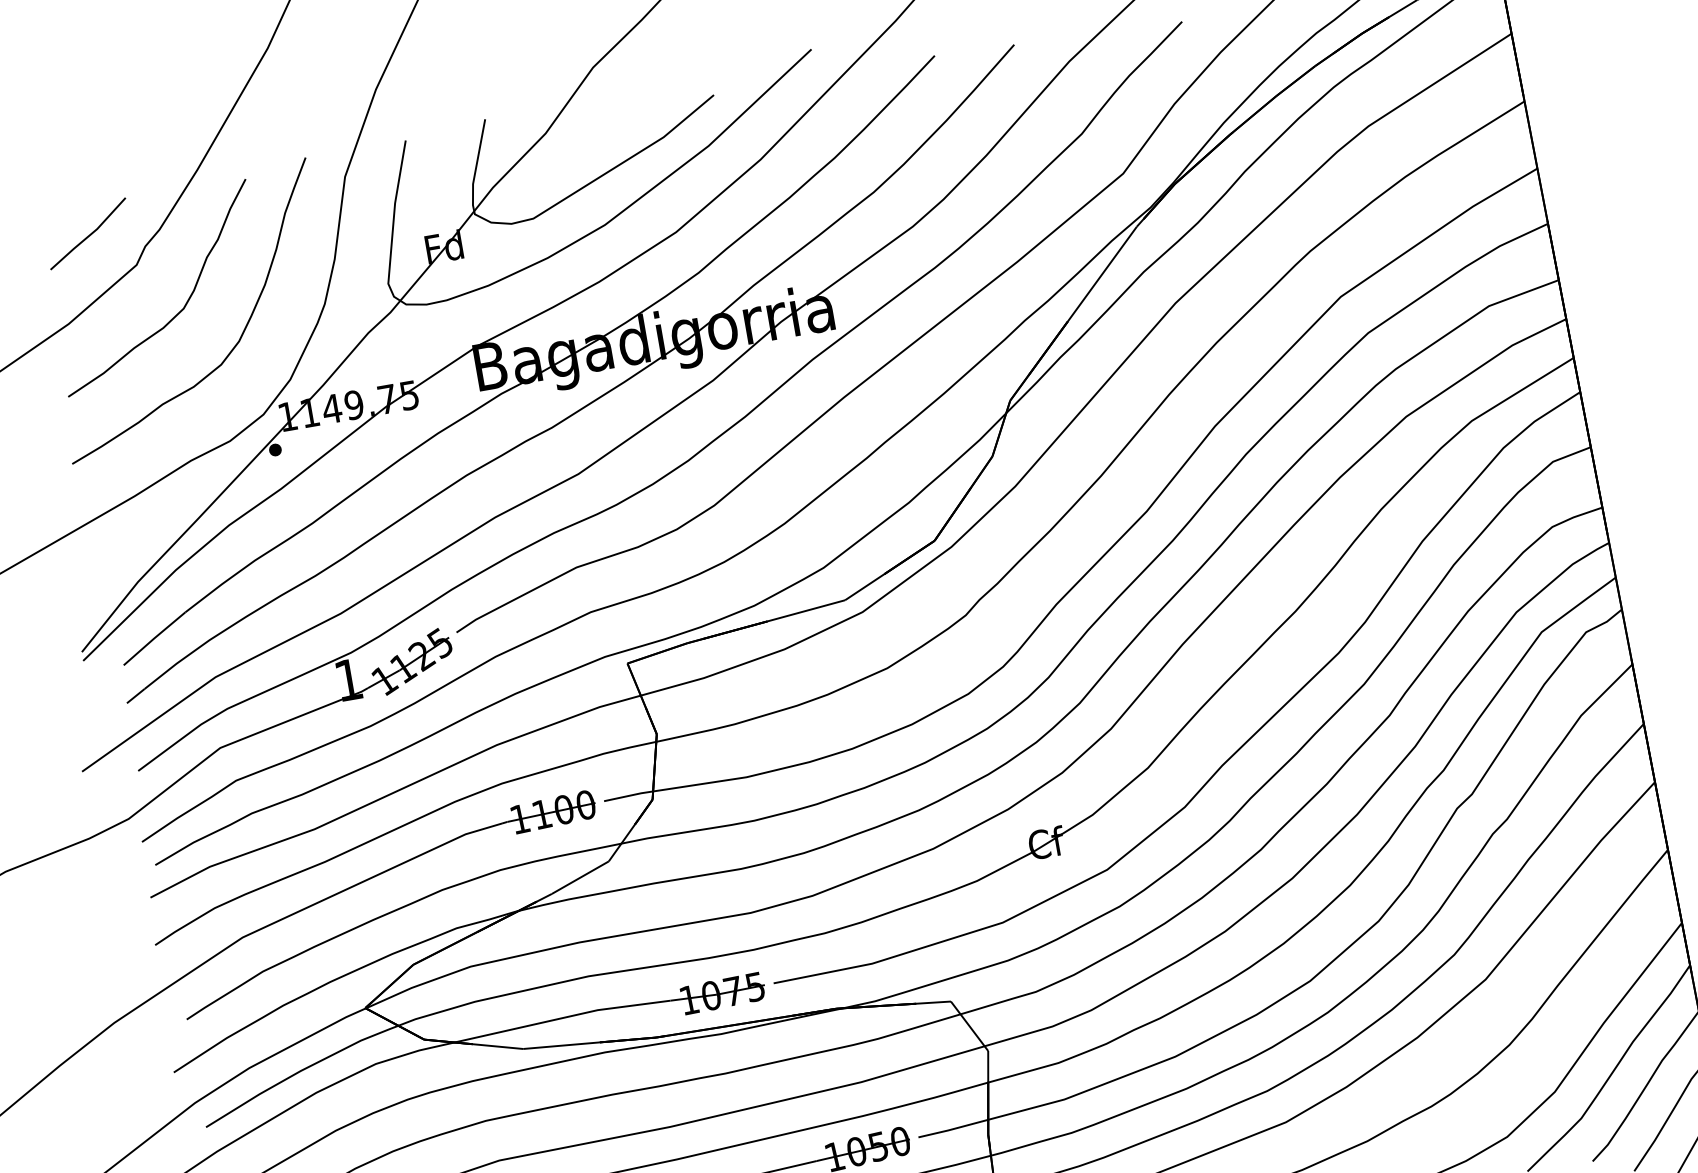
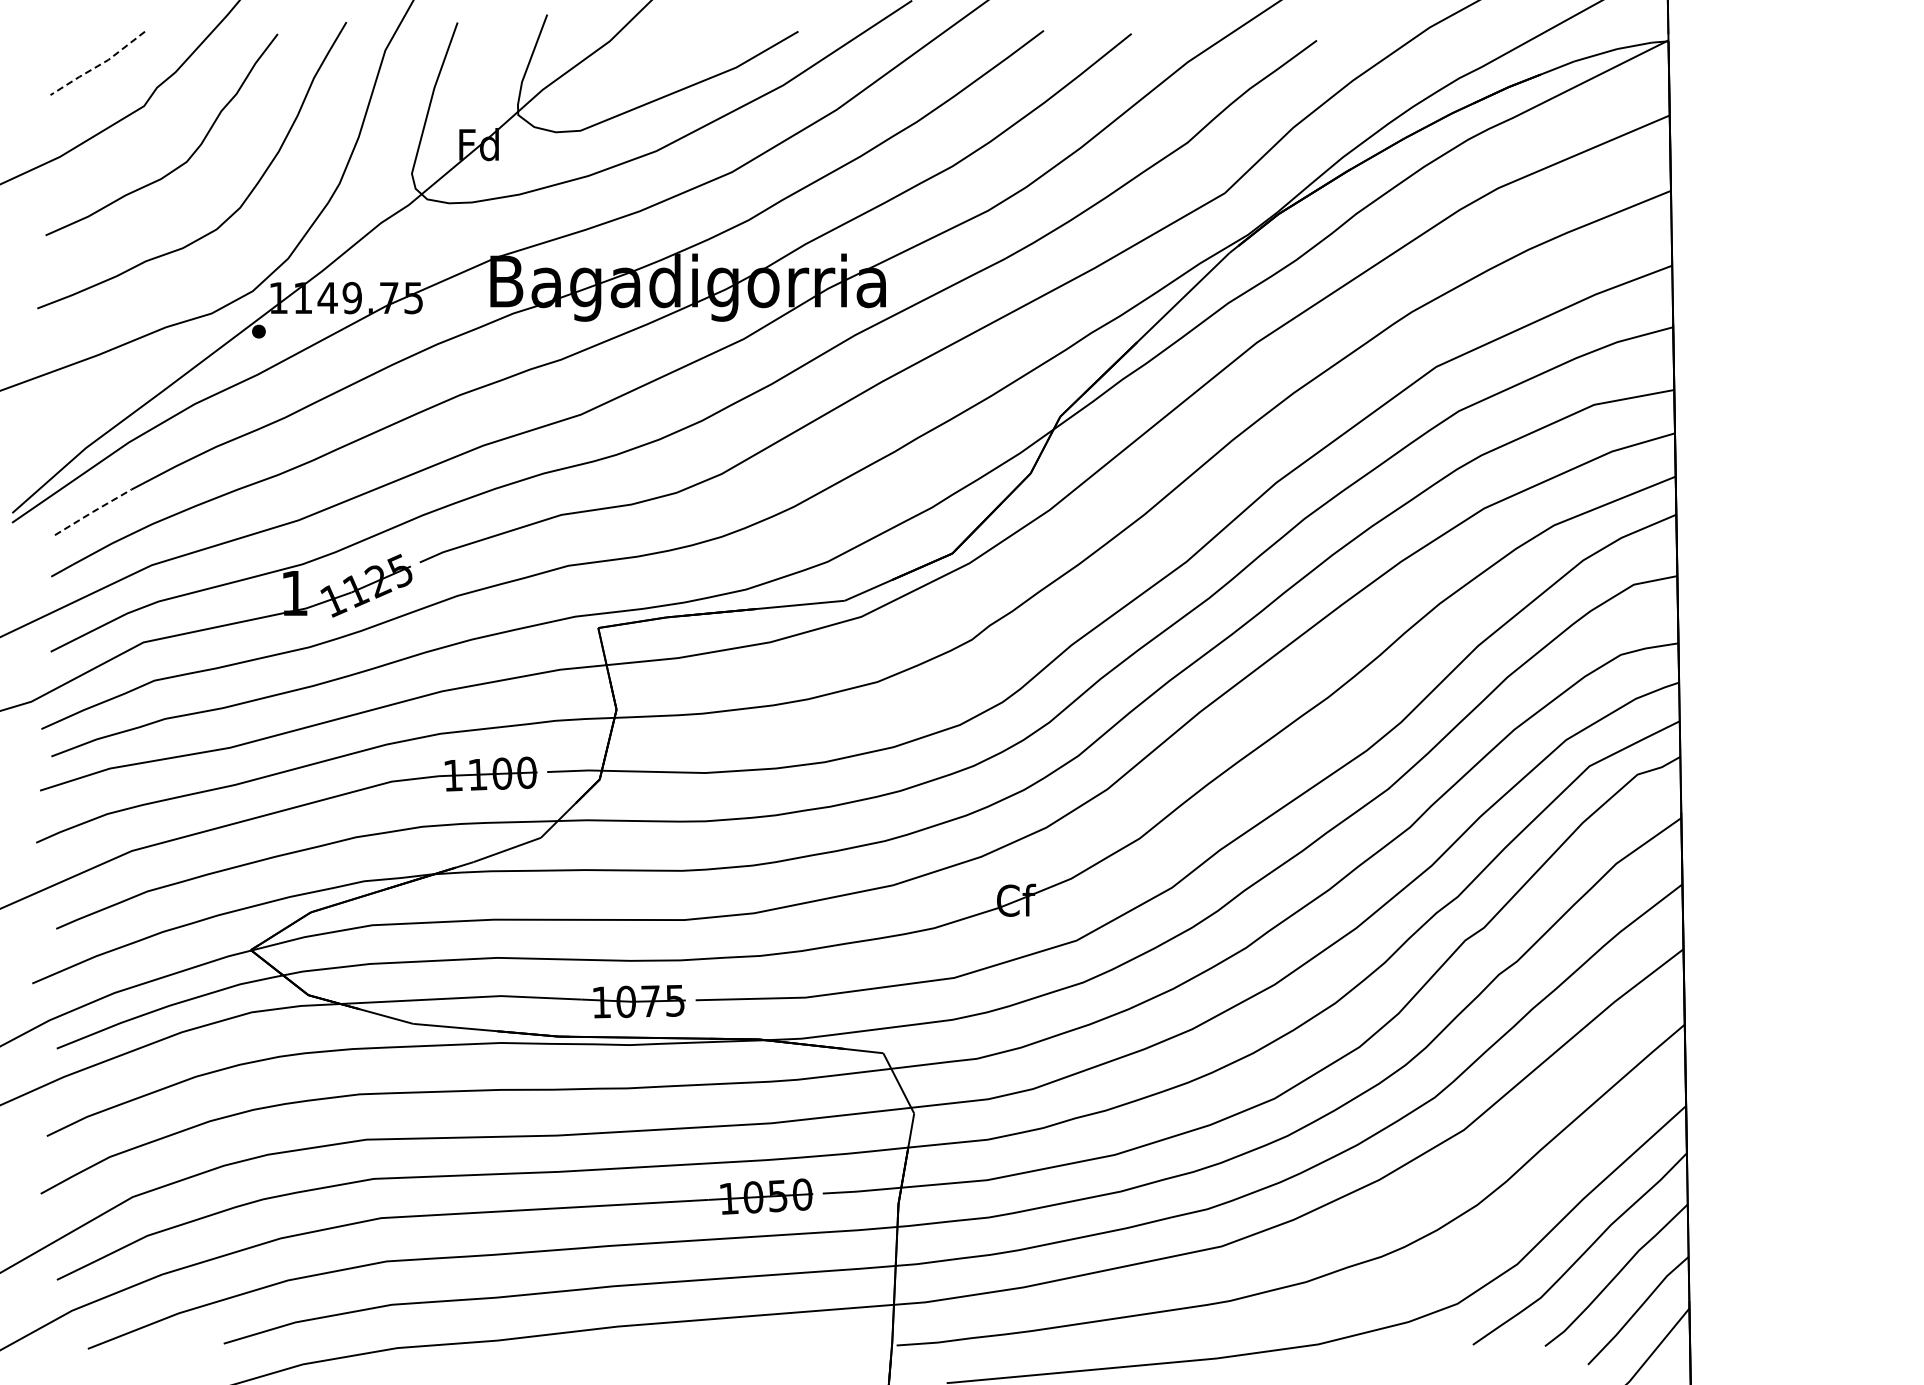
line: (90, 235) -> (99, 65), solid -> dashed
line: (154, 637) -> (93, 511), solid -> dashed

